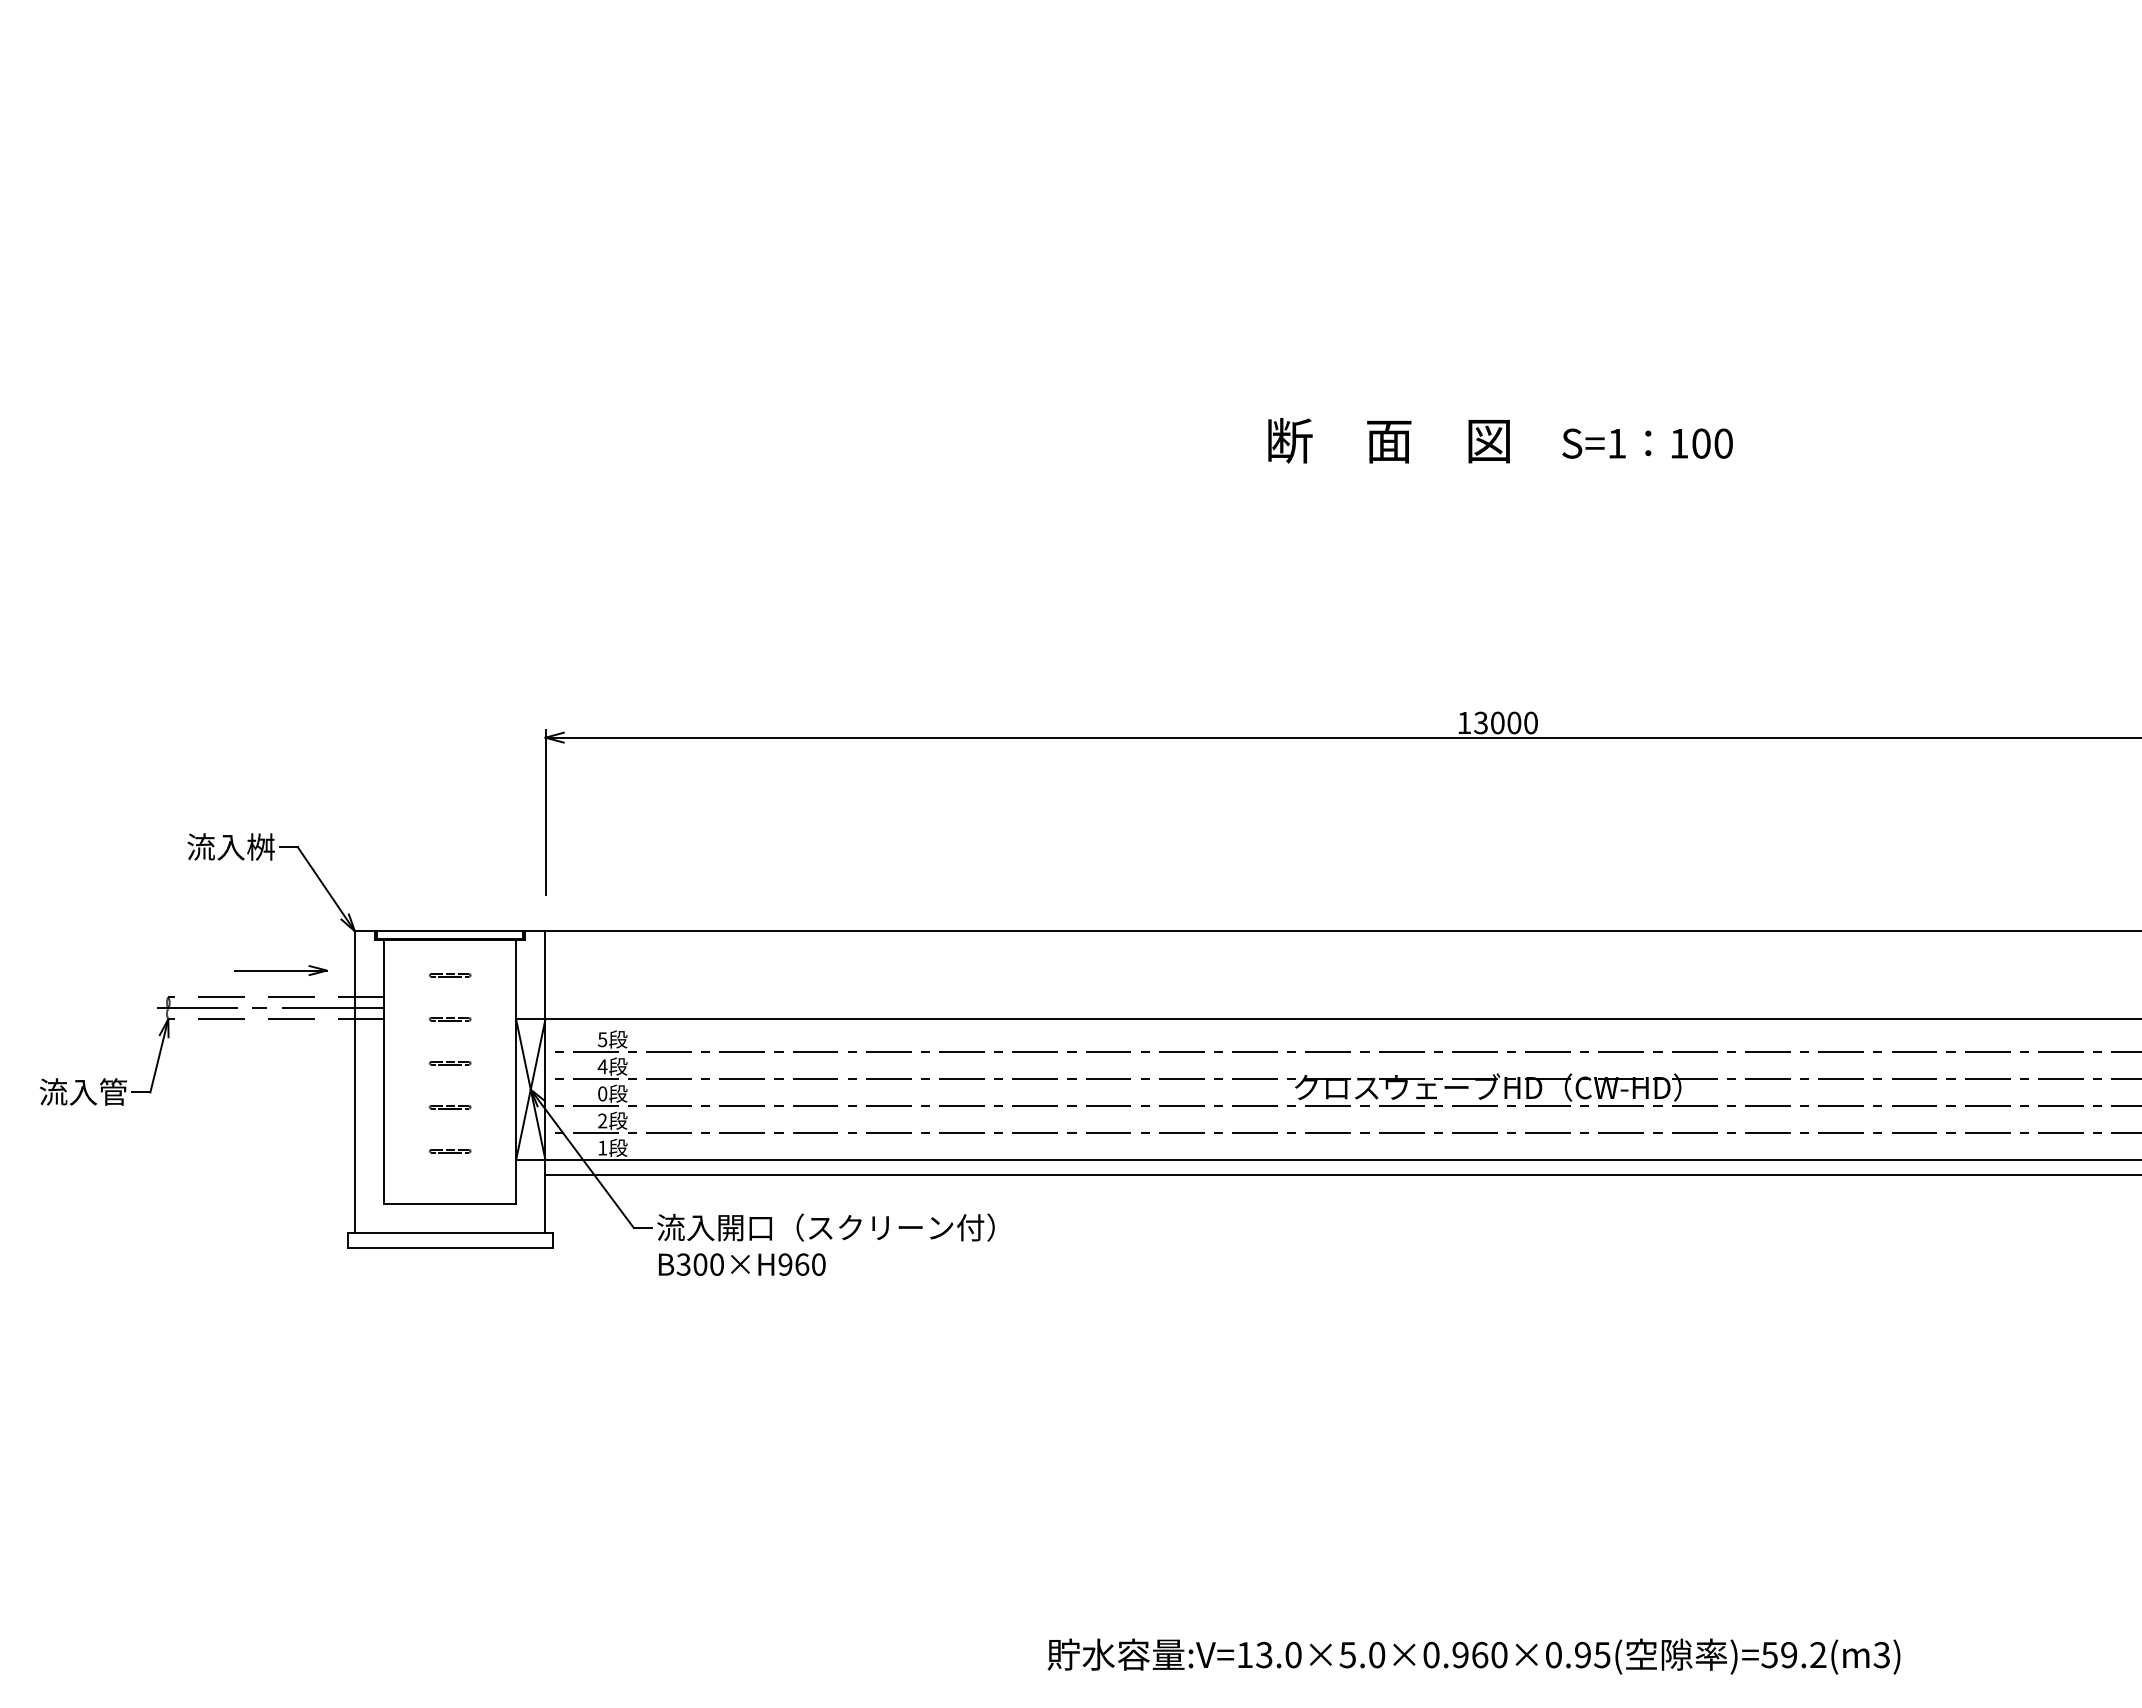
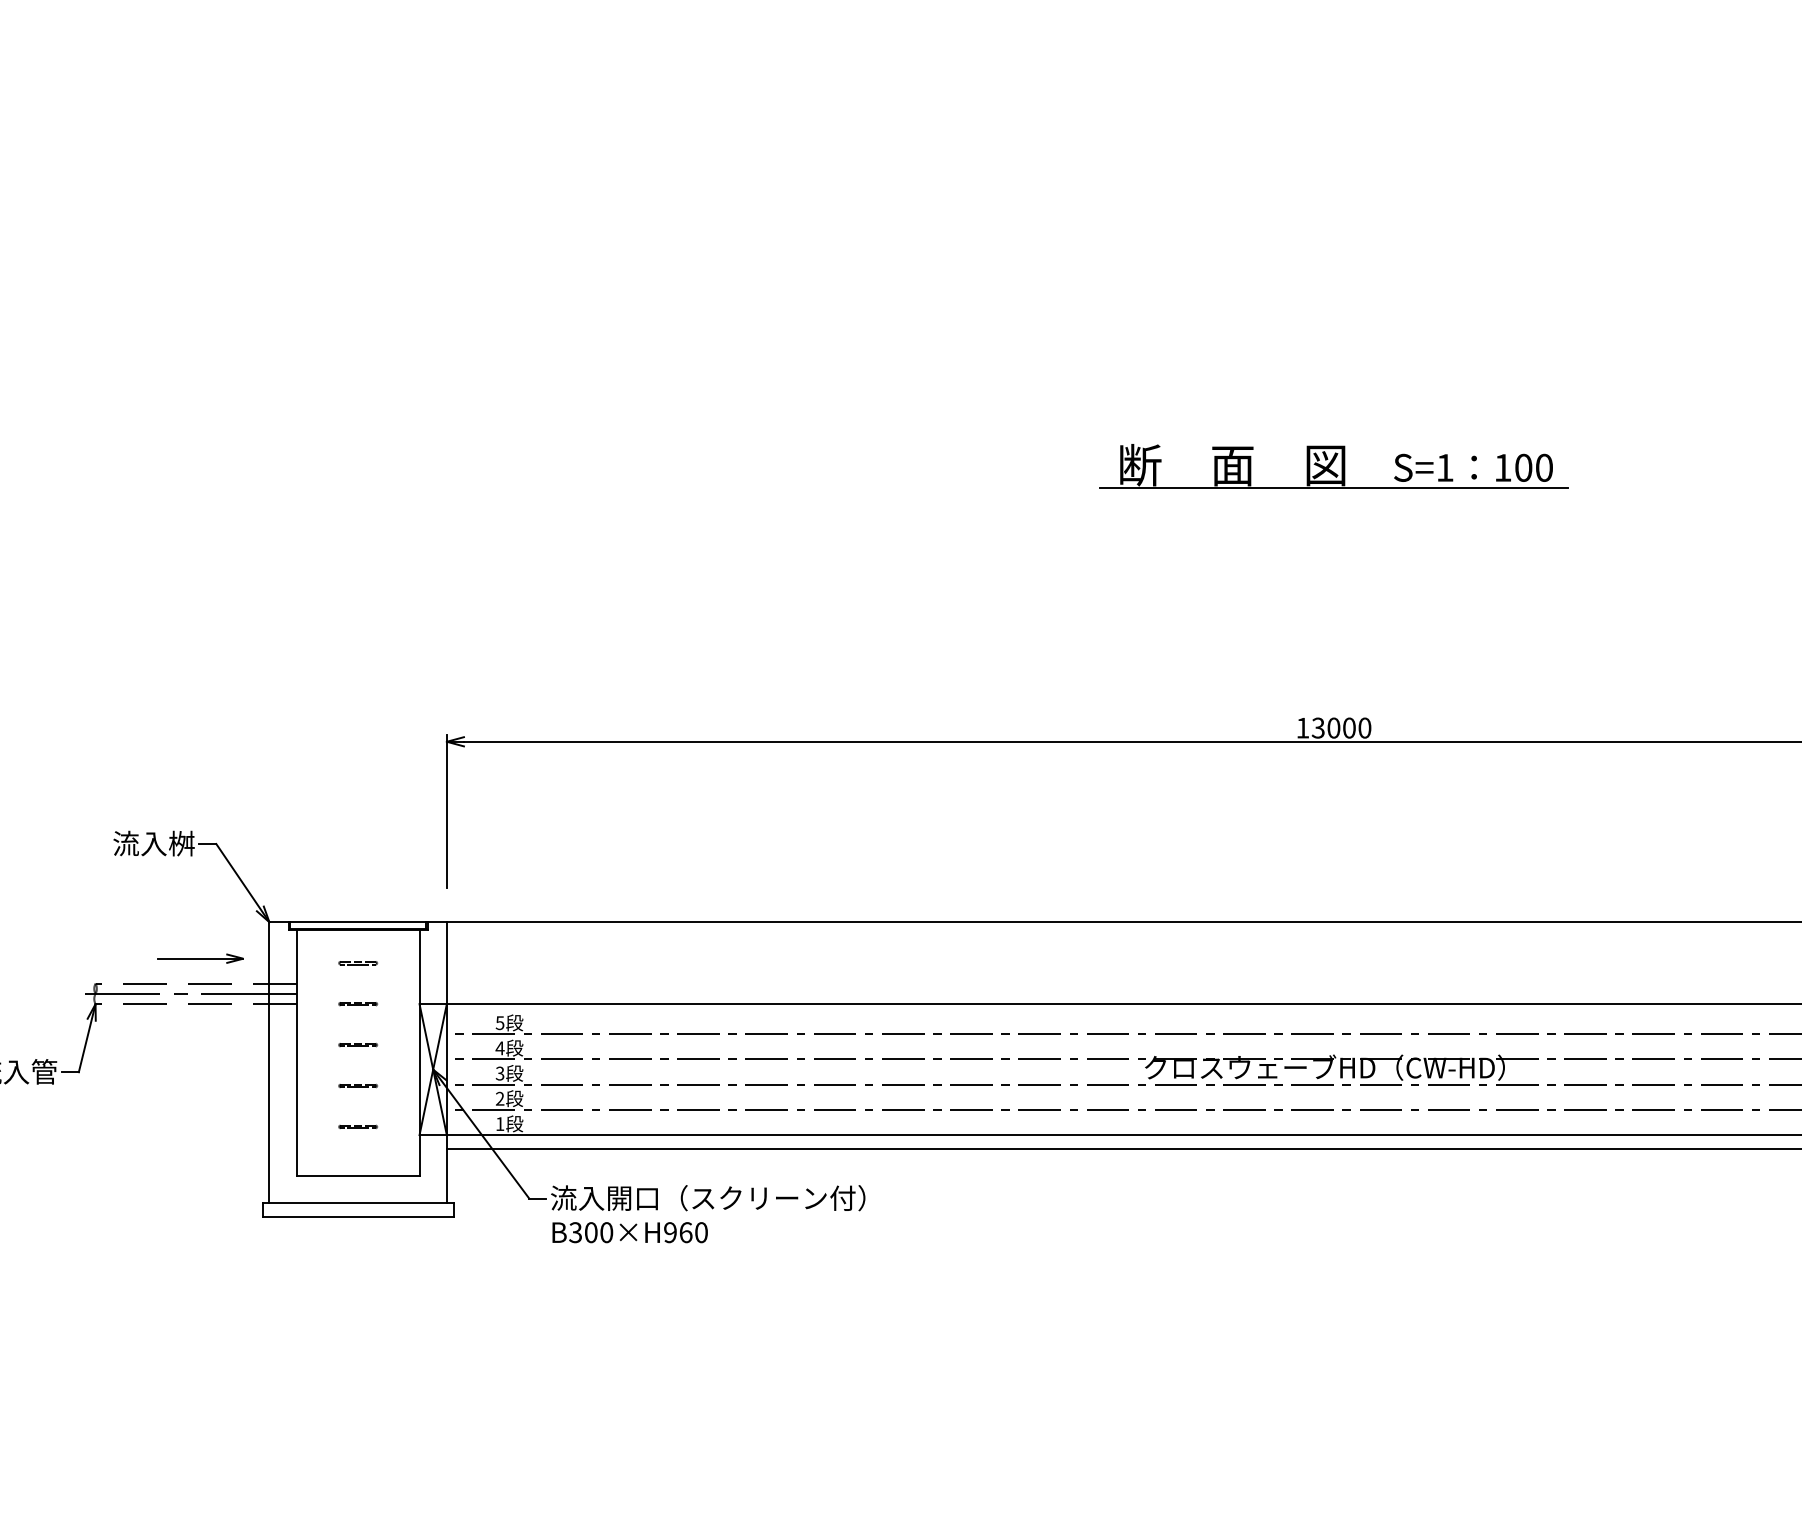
line: (1497, 465) -> (1333, 488), added
text: (602, 1093) -> (499, 1073), 0 -> 3

